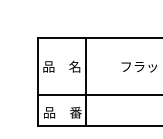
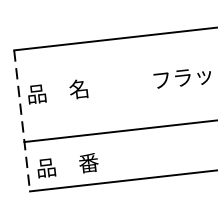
line: (86, 81) -> (100, 110), removed
line: (37, 82) -> (21, 121), solid -> dashed

